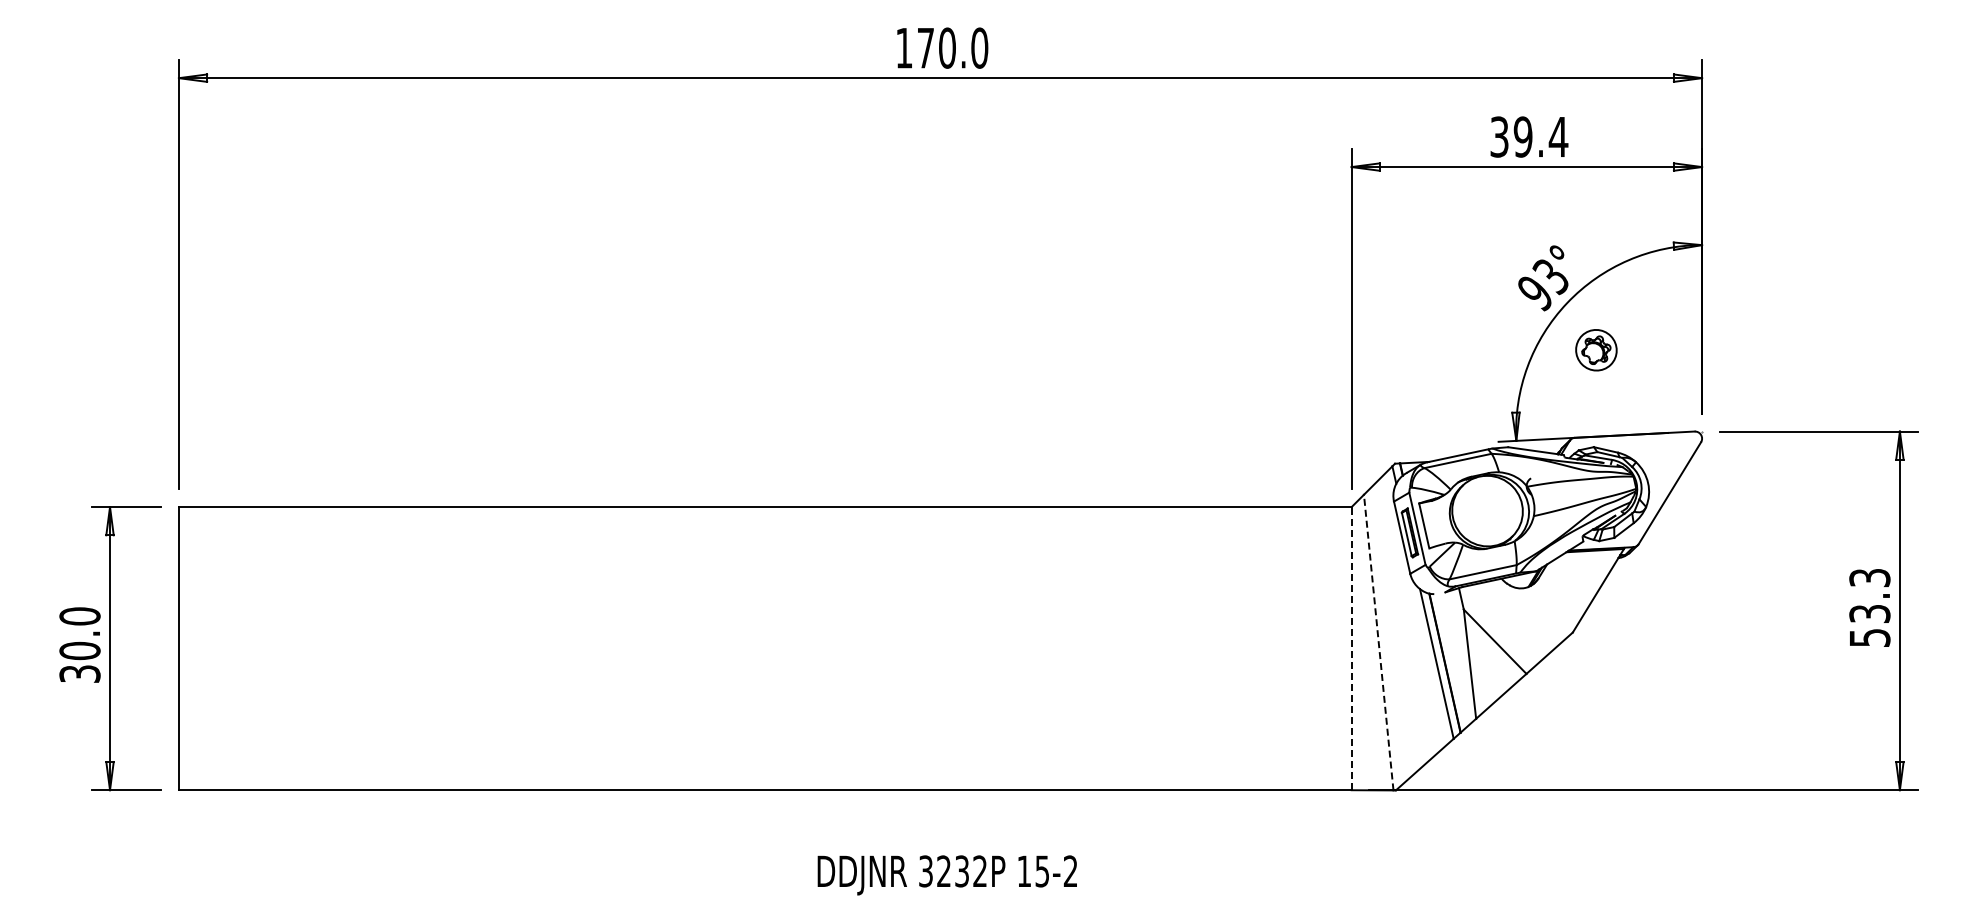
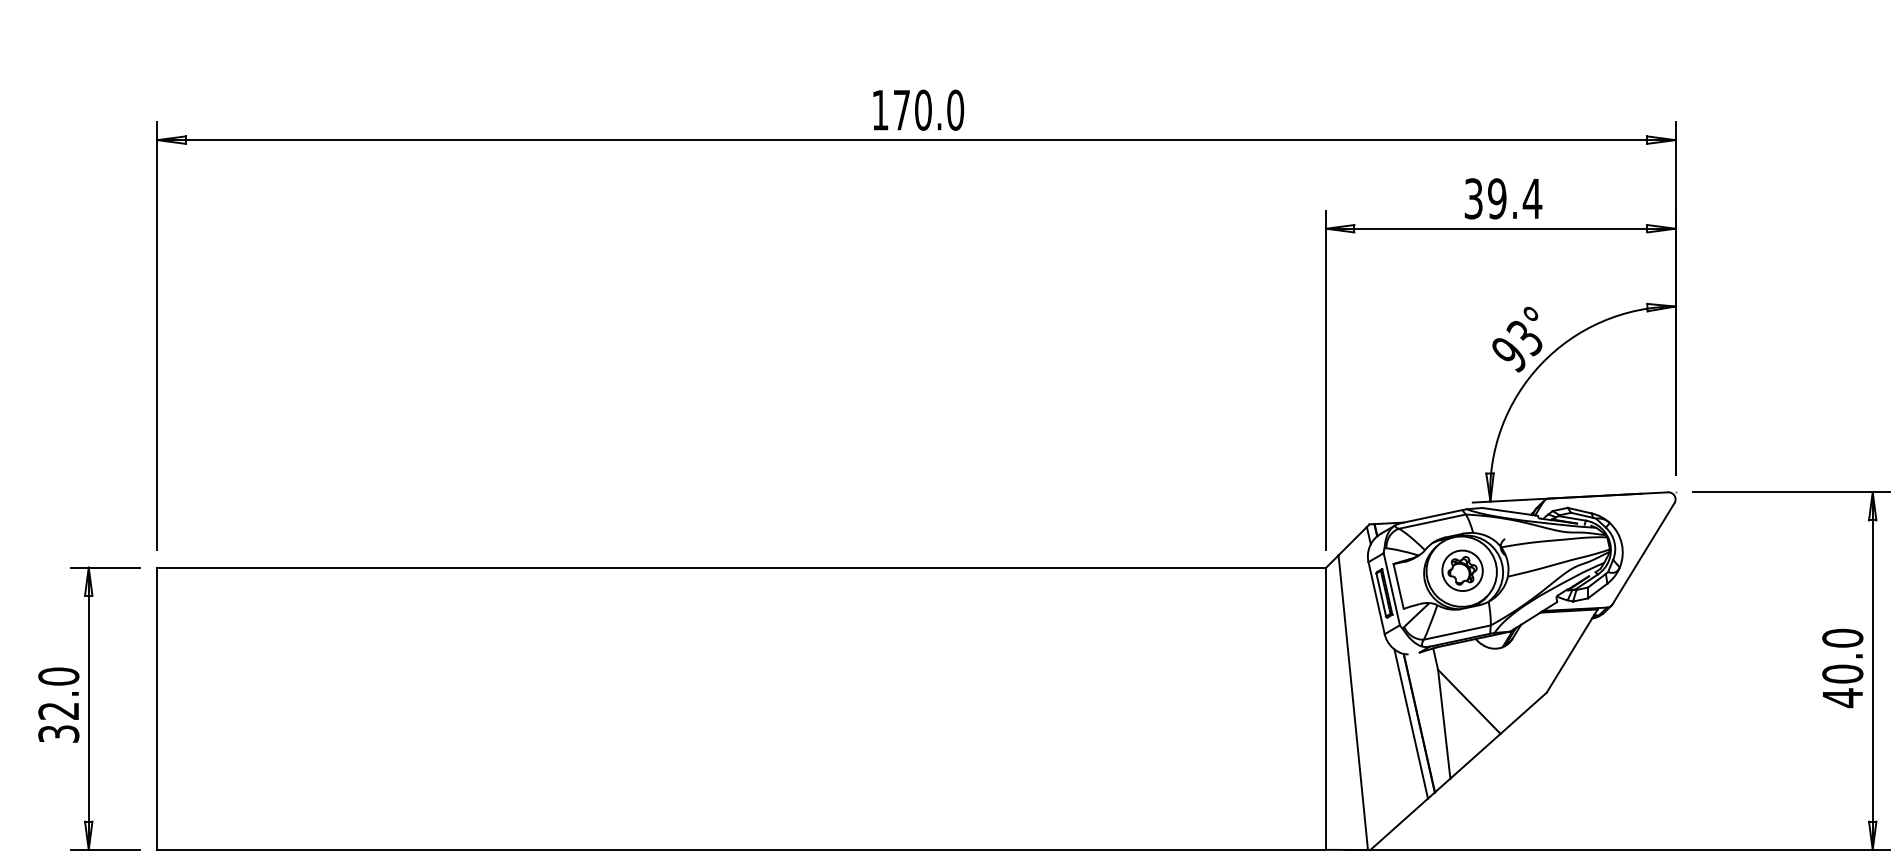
part: (1596, 350) -> (1462, 571), moved
text: (1869, 607) -> (1842, 667), 53.3 -> 40.0
line: (1378, 642) -> (1353, 702), dashed -> solid
line: (1351, 648) -> (1326, 708), dashed -> solid
text: (79, 650) -> (58, 710), 30.0 -> 32.0

